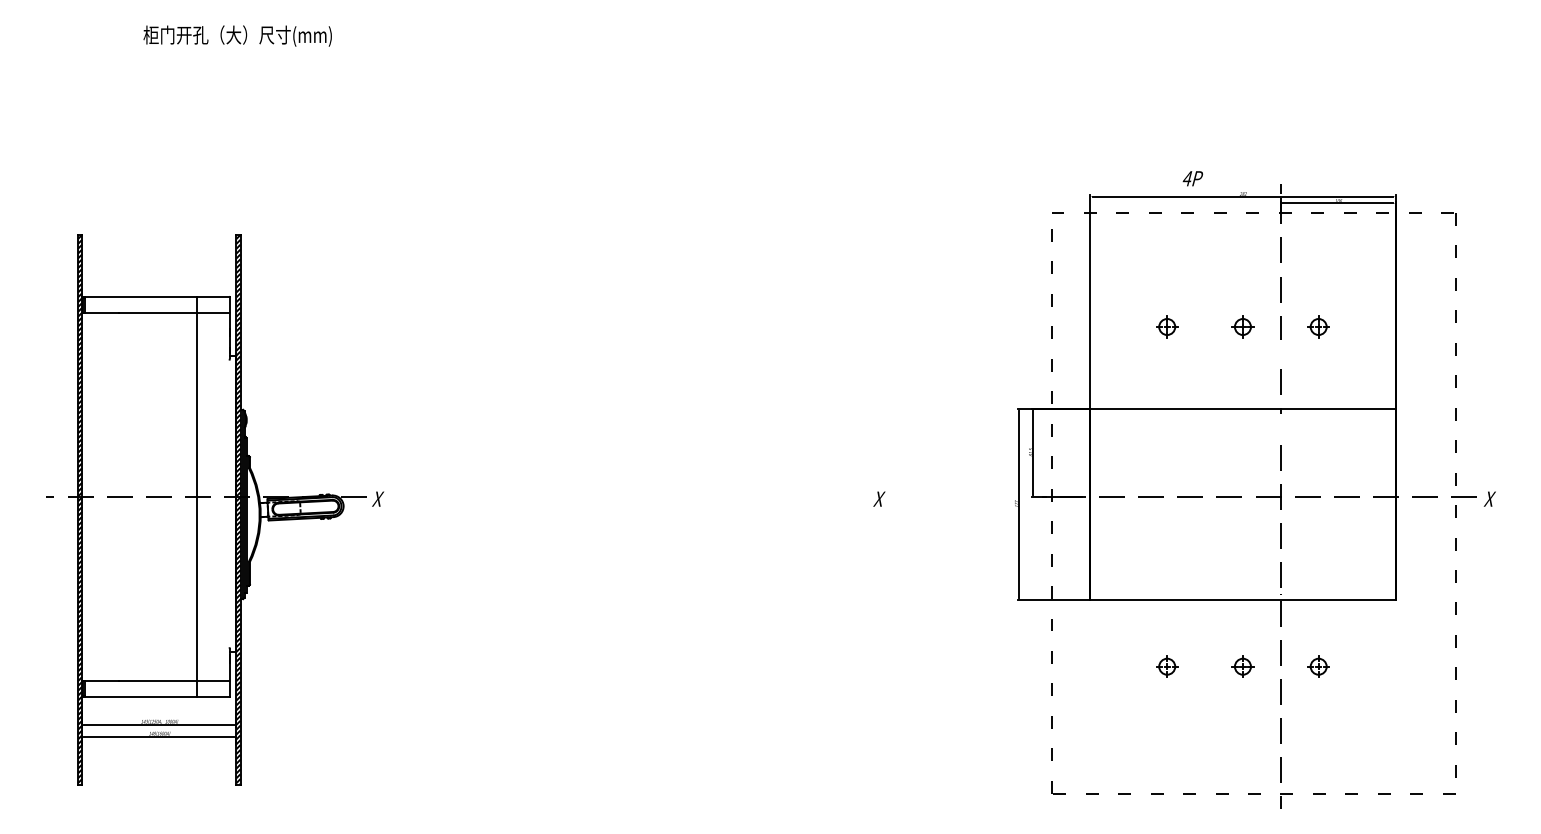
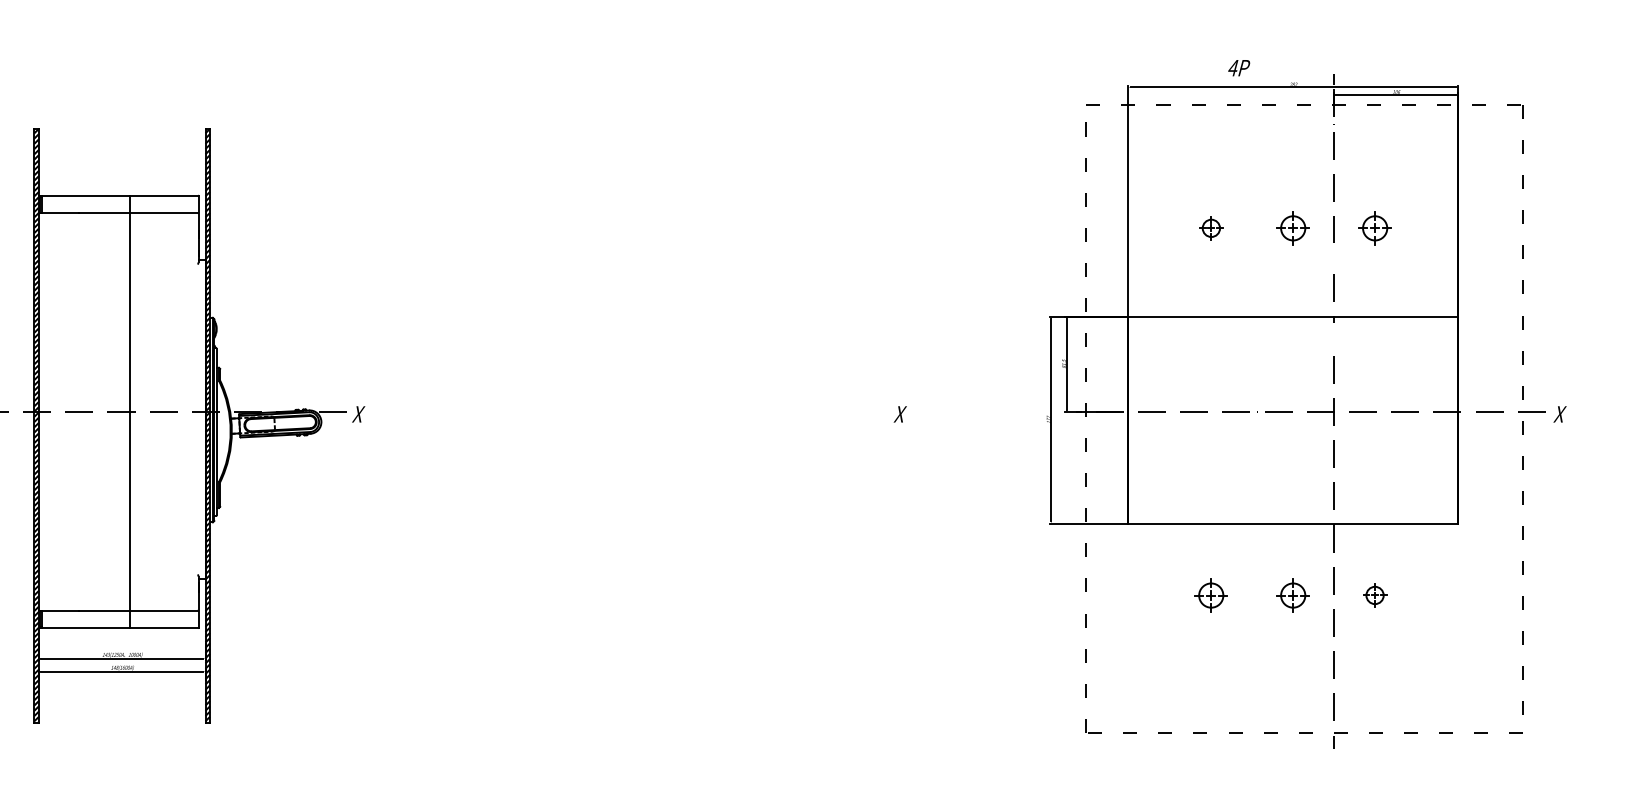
part: (1242, 326) -> (1292, 227), size x1.4
part: (1318, 326) -> (1374, 227), size x1.4
line: (196, 496) -> (130, 411), moved
part: (1167, 666) -> (1211, 595), size x1.4
part: (1242, 666) -> (1292, 595), size x1.4

